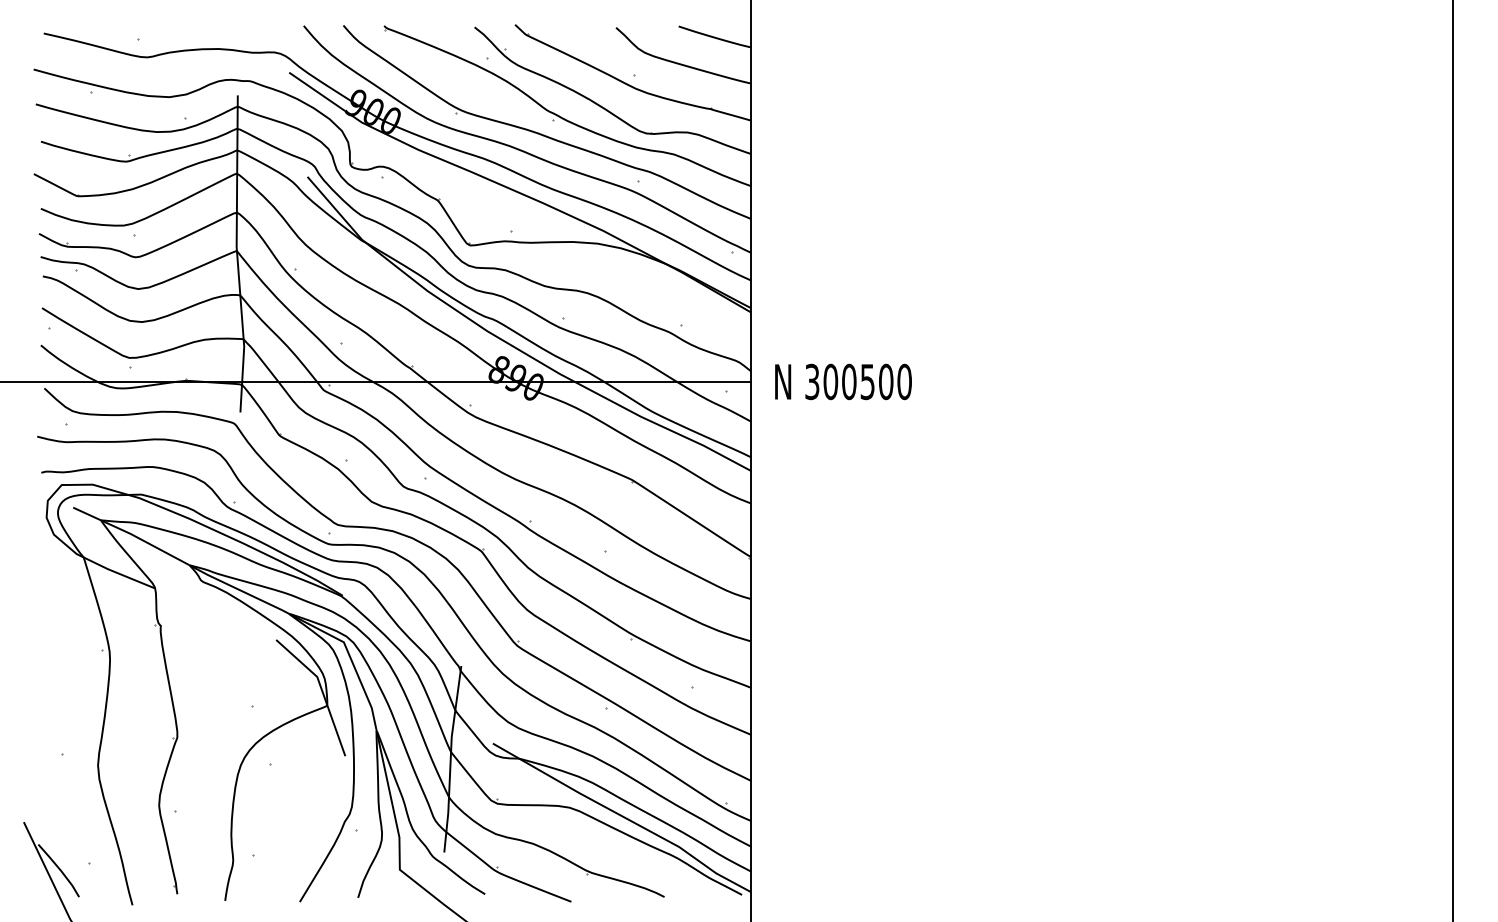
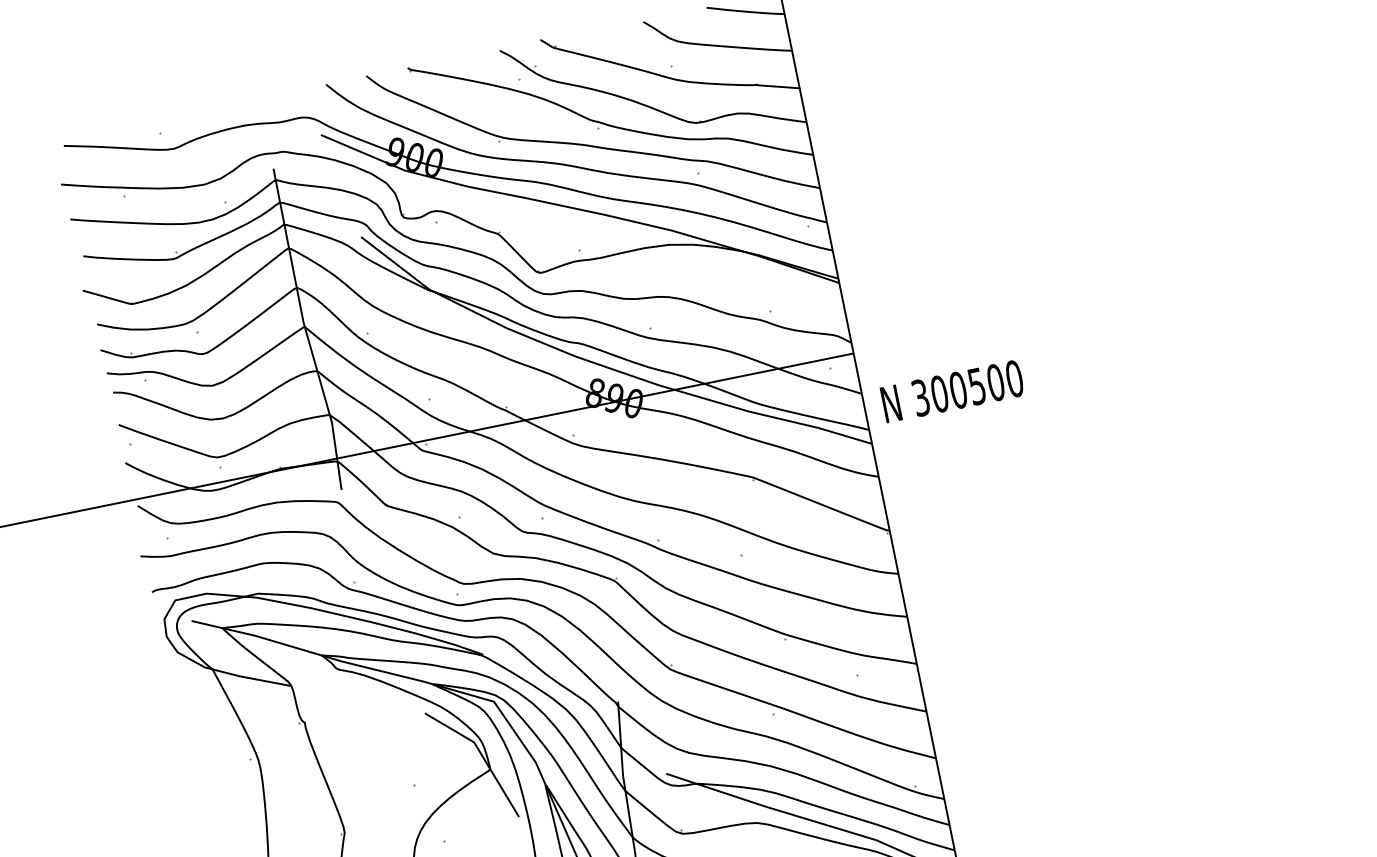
text: (843, 381) -> (952, 391), moved

